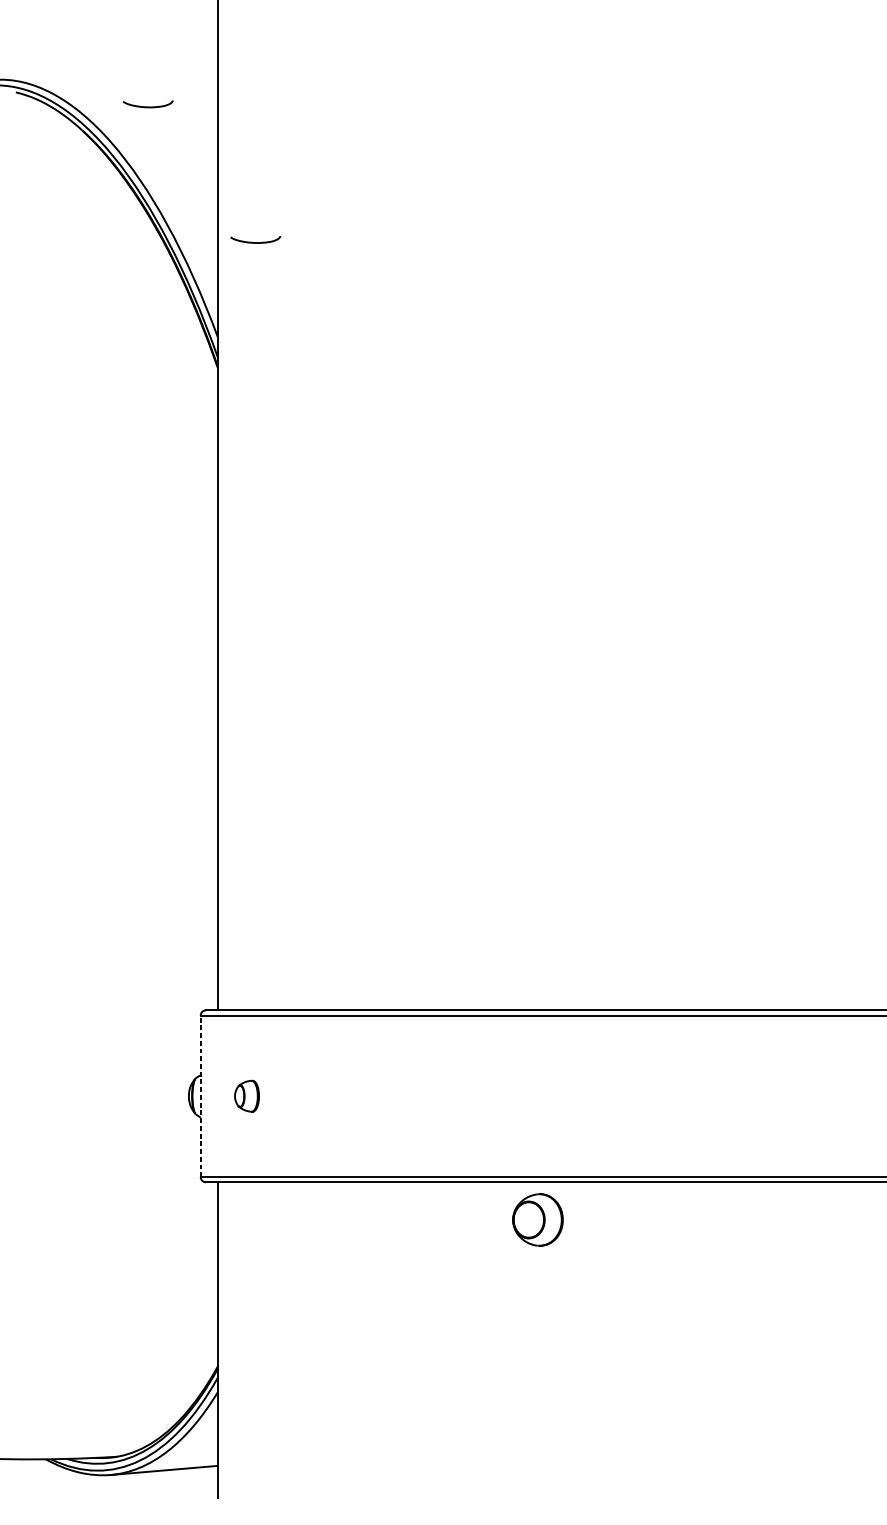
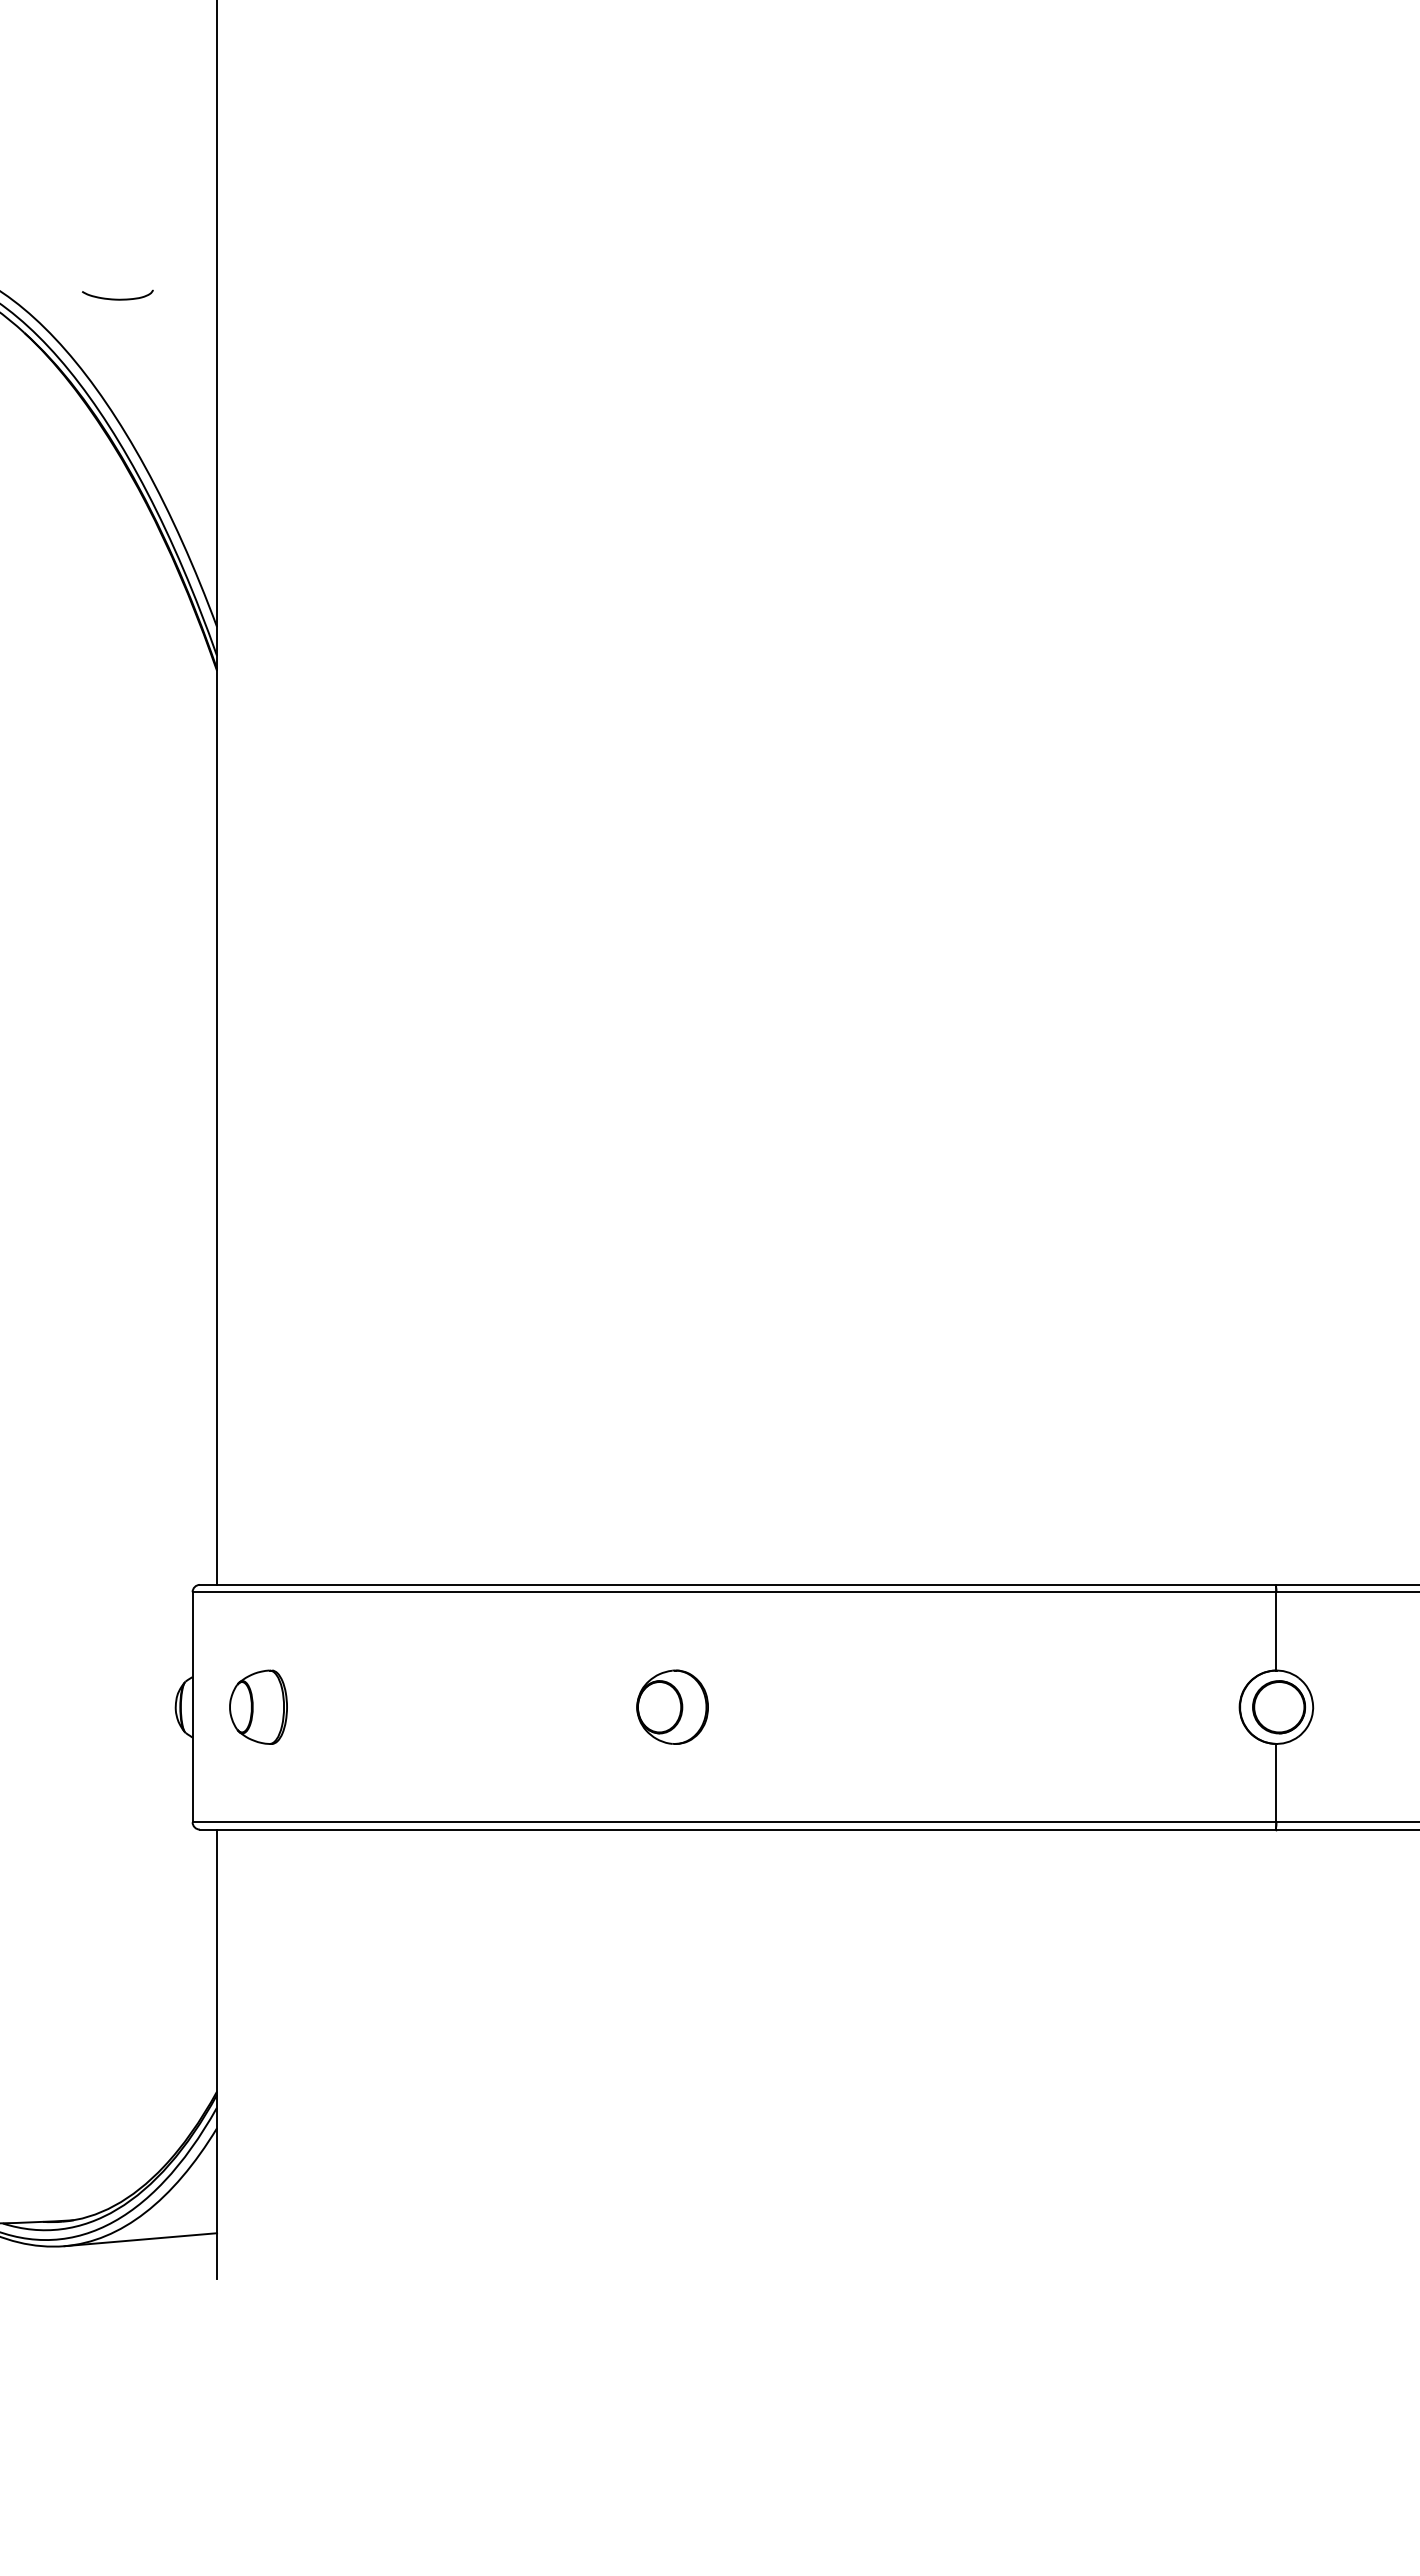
curve: (255, 242) -> (270, 491), removed
line: (200, 1095) -> (192, 1706), dashed -> solid
part: (247, 1095) -> (258, 1706), size x1.67
part: (537, 1219) -> (672, 1706), moved

